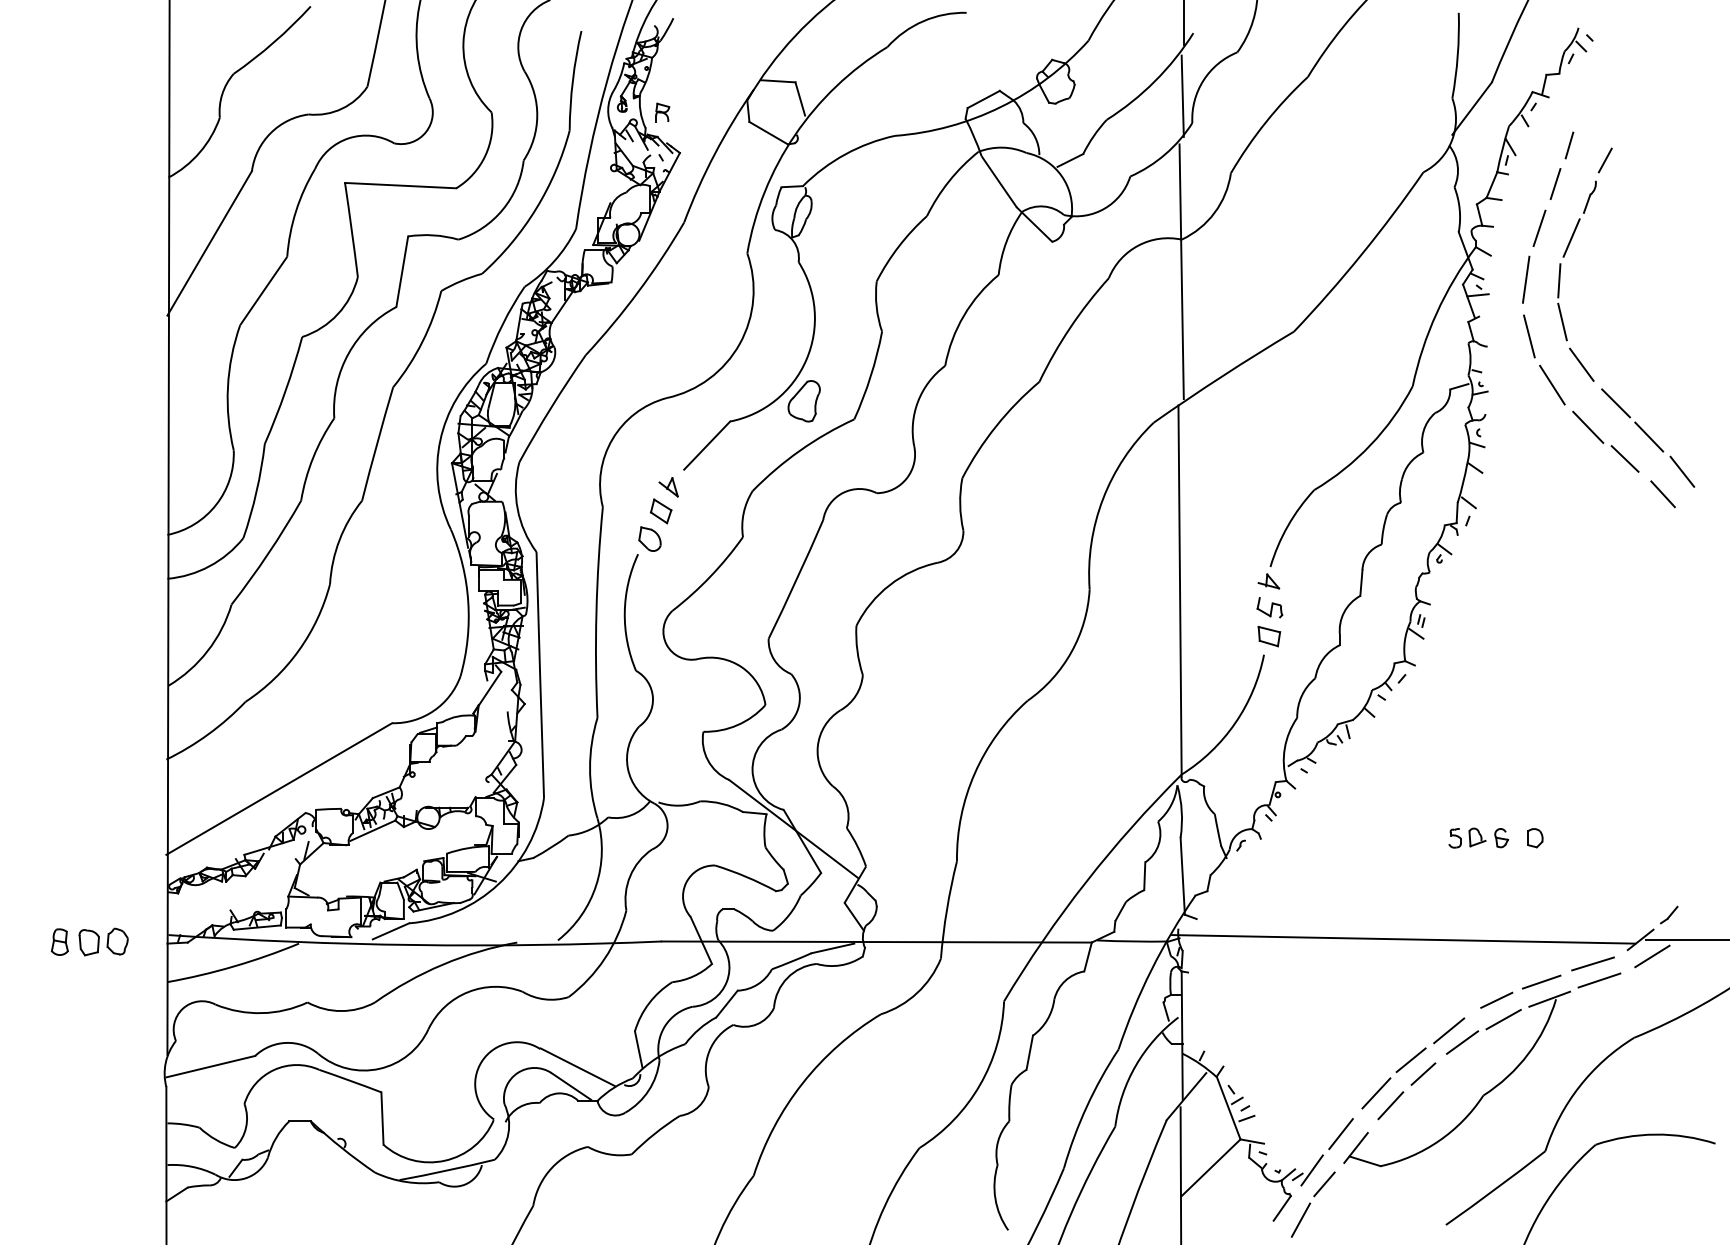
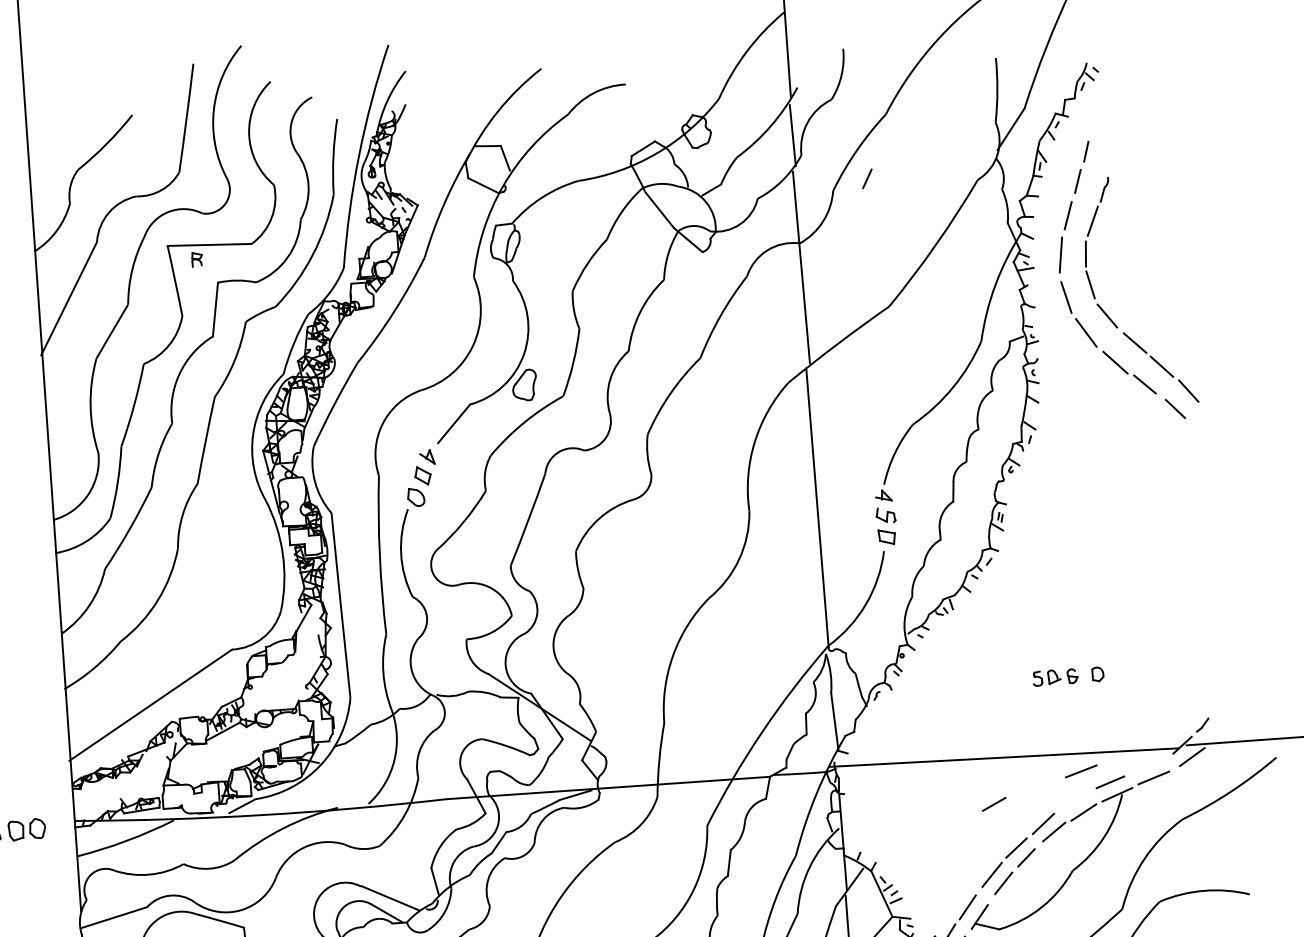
part: (662, 112) -> (196, 259), moved
line: (1604, 160) -> (866, 178), moved
line: (1592, 963) -> (1080, 771), moved
line: (1496, 999) -> (993, 803), moved

